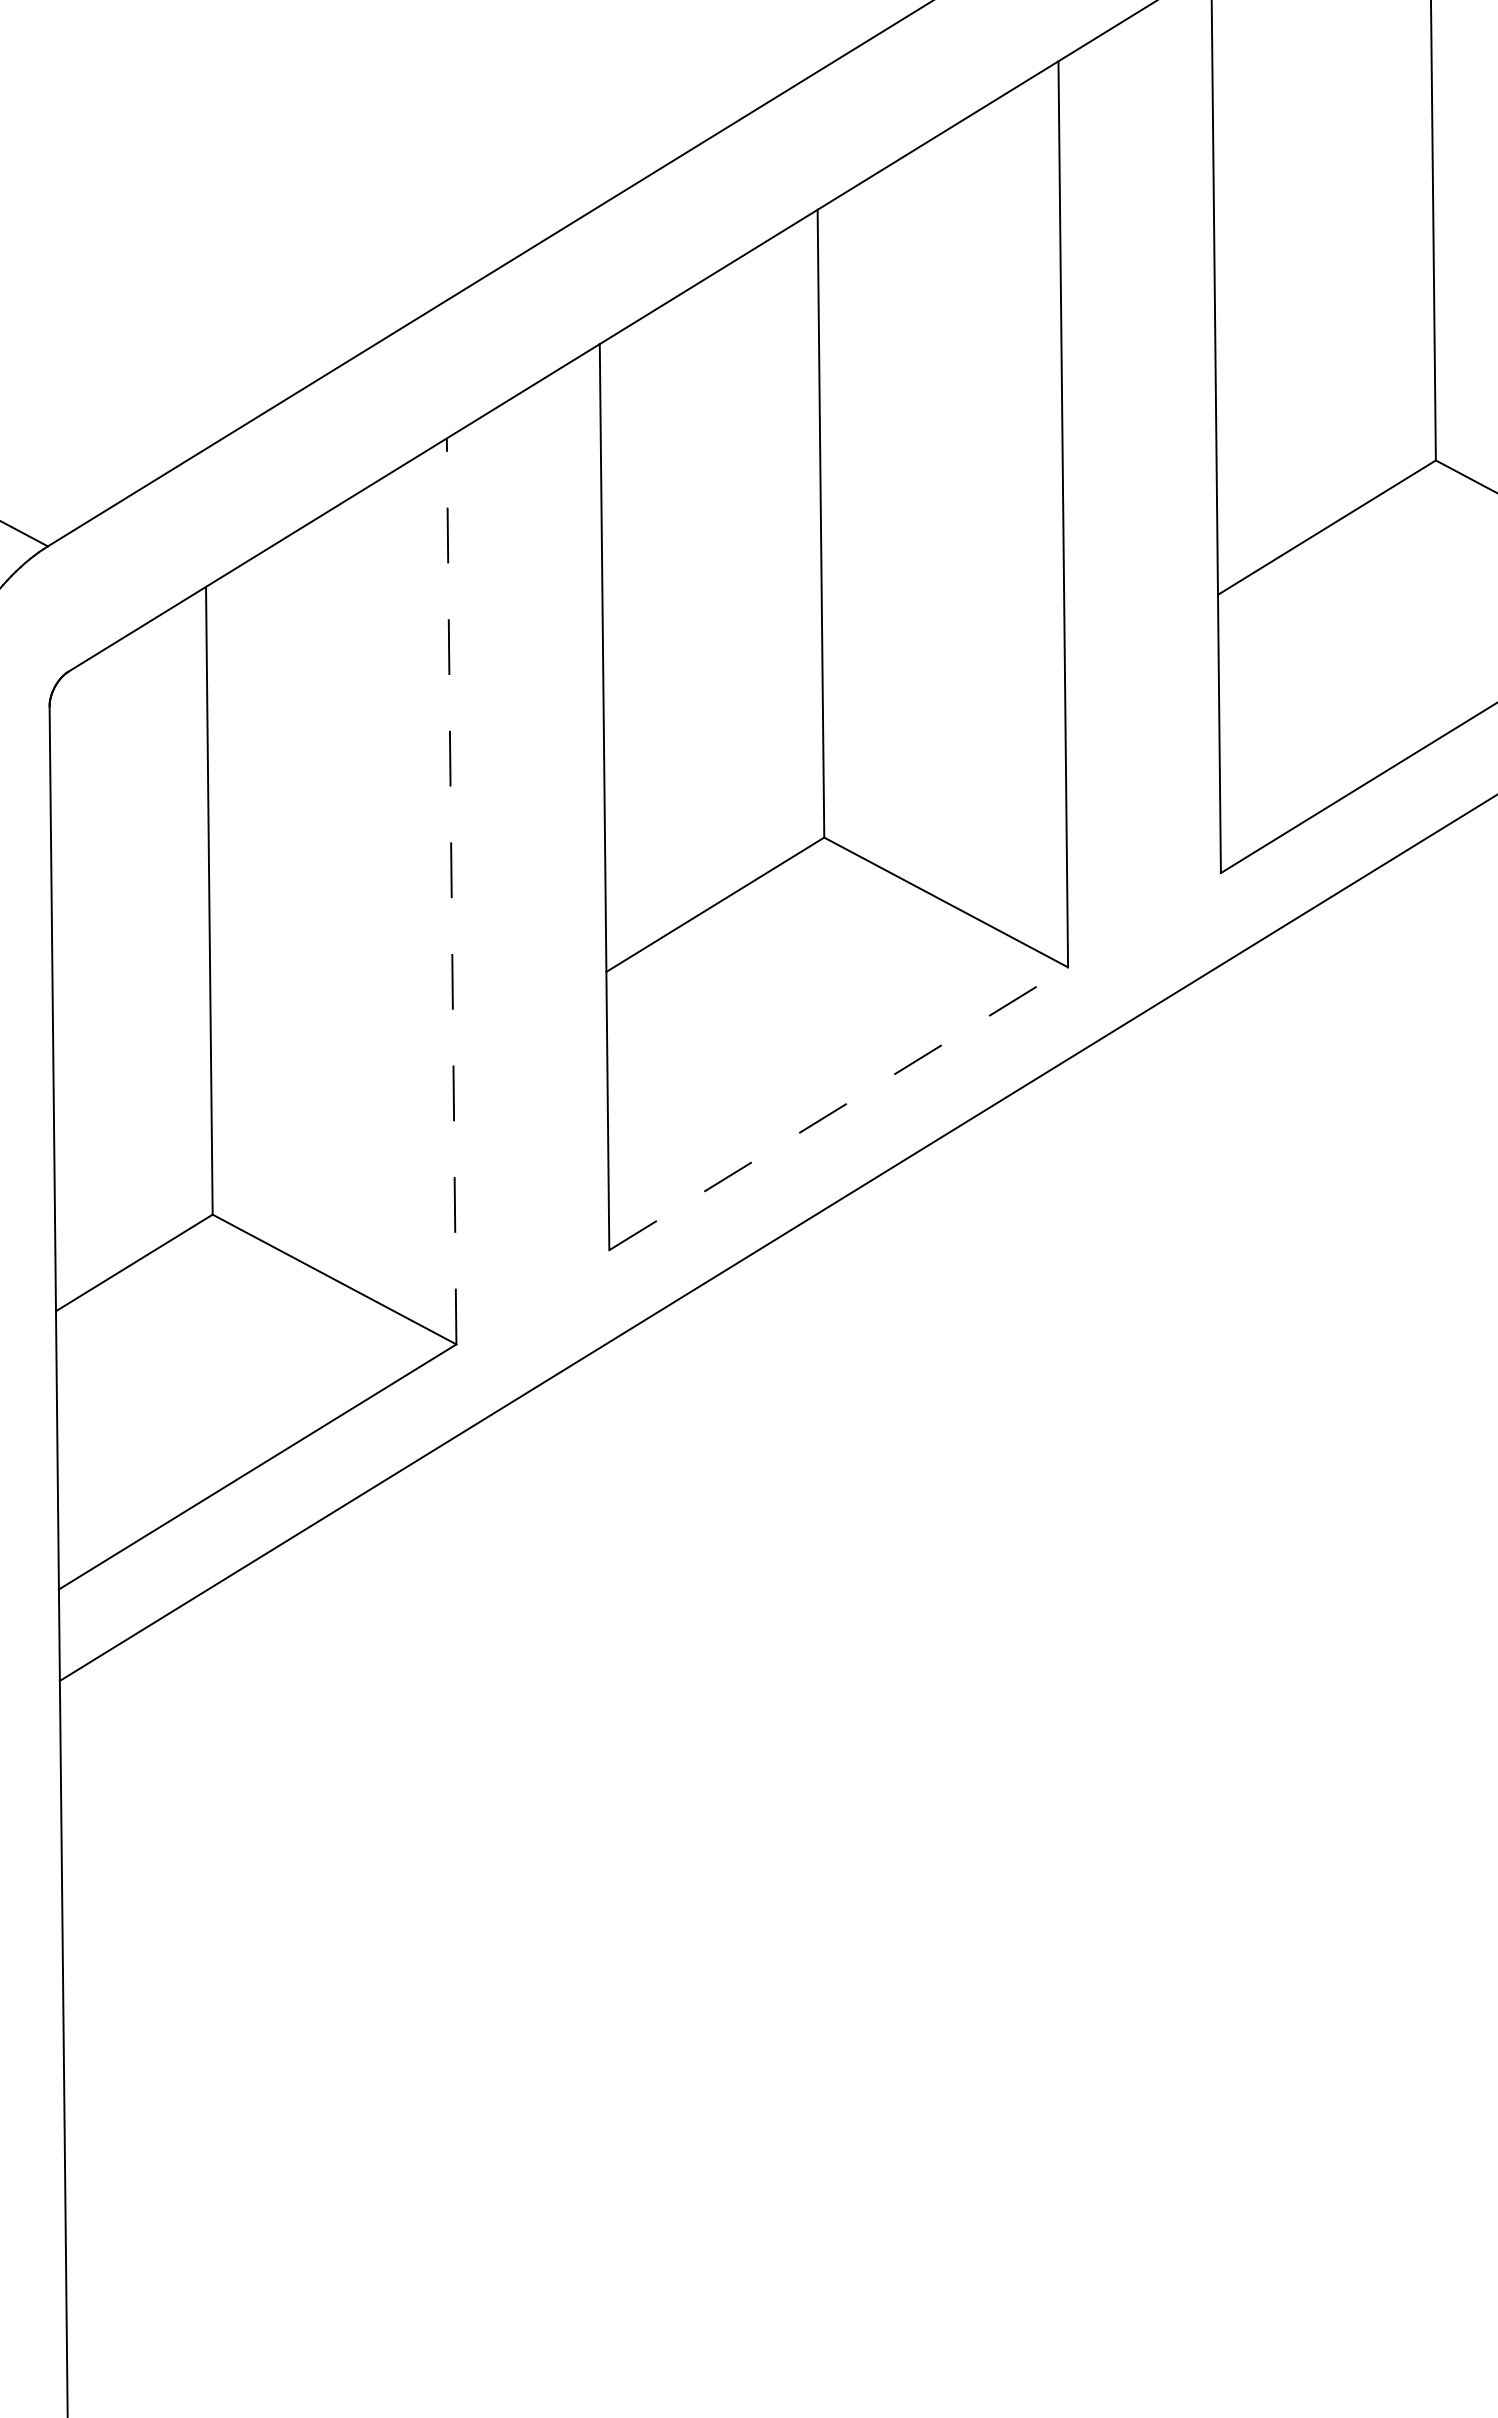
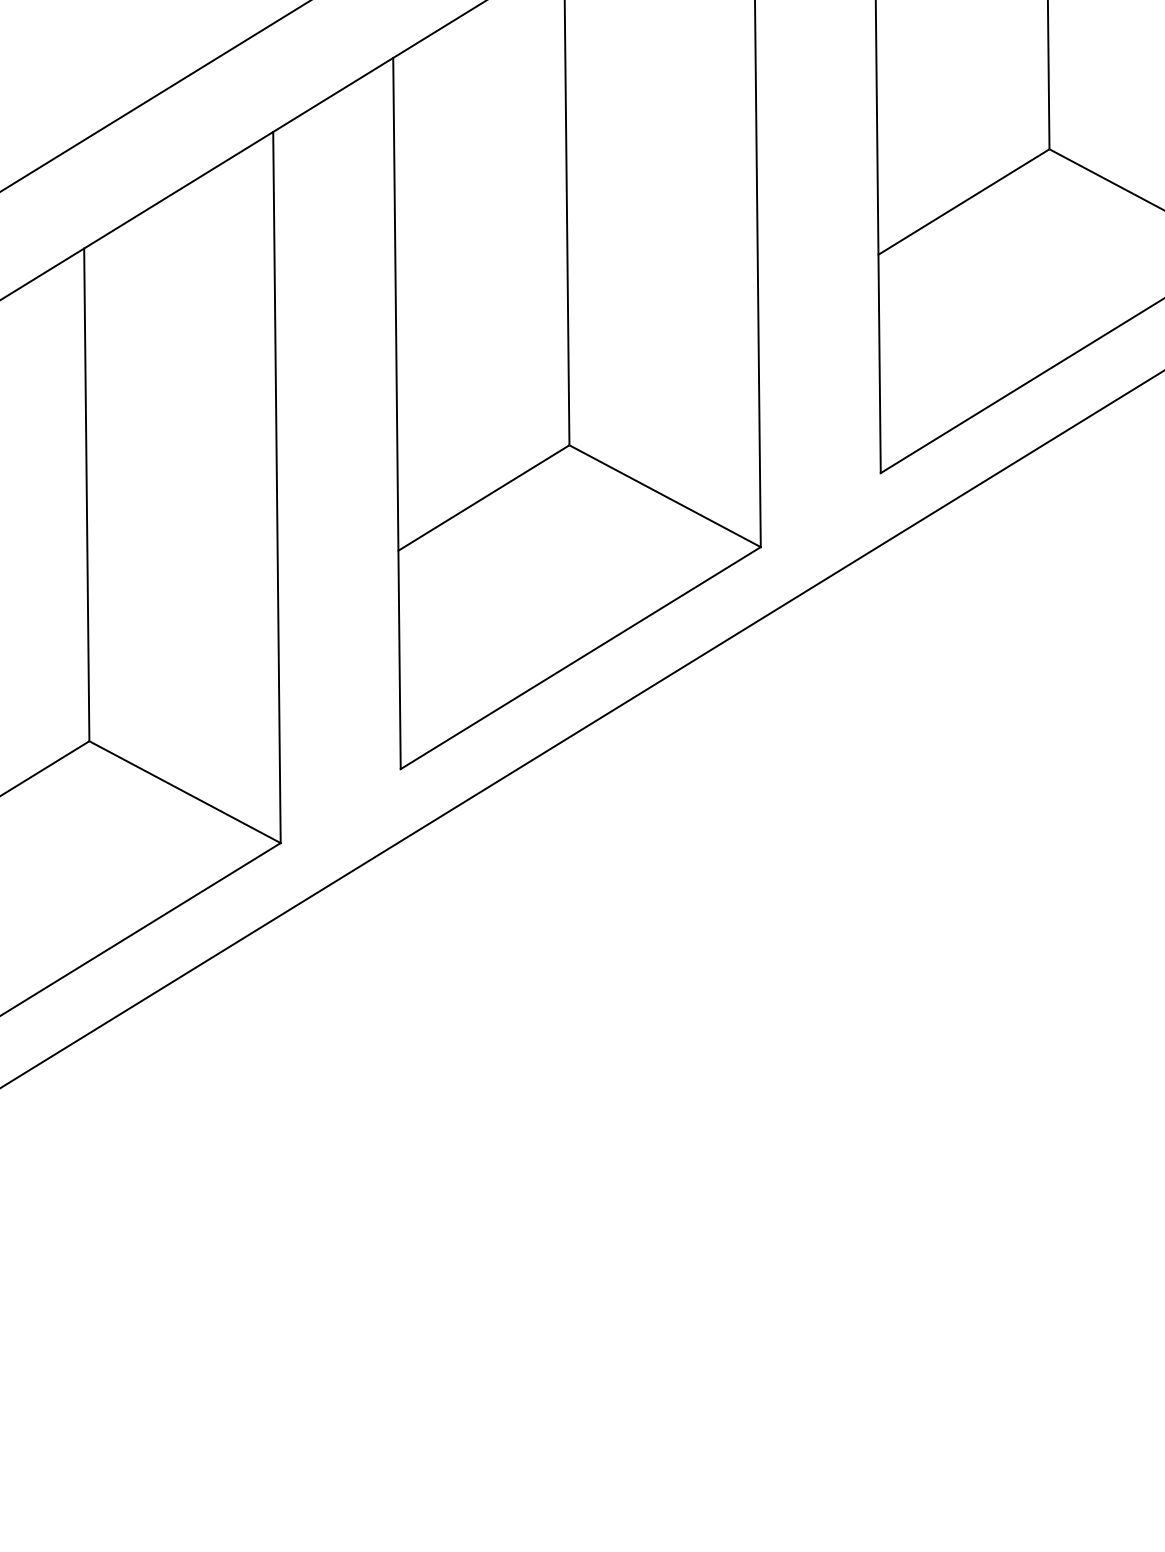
line: (451, 890) -> (276, 486), dashed -> solid
line: (839, 1108) -> (581, 657), dashed -> solid

